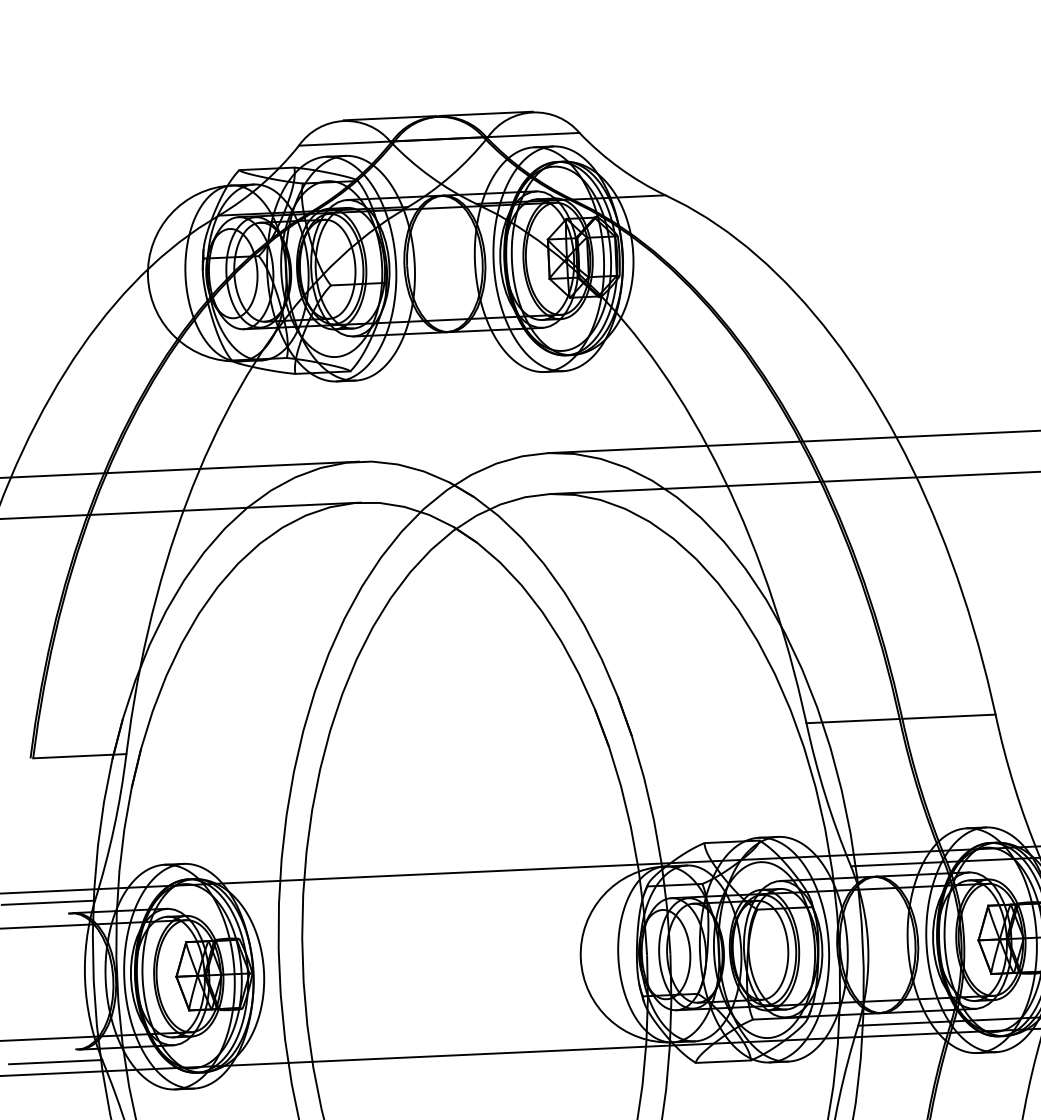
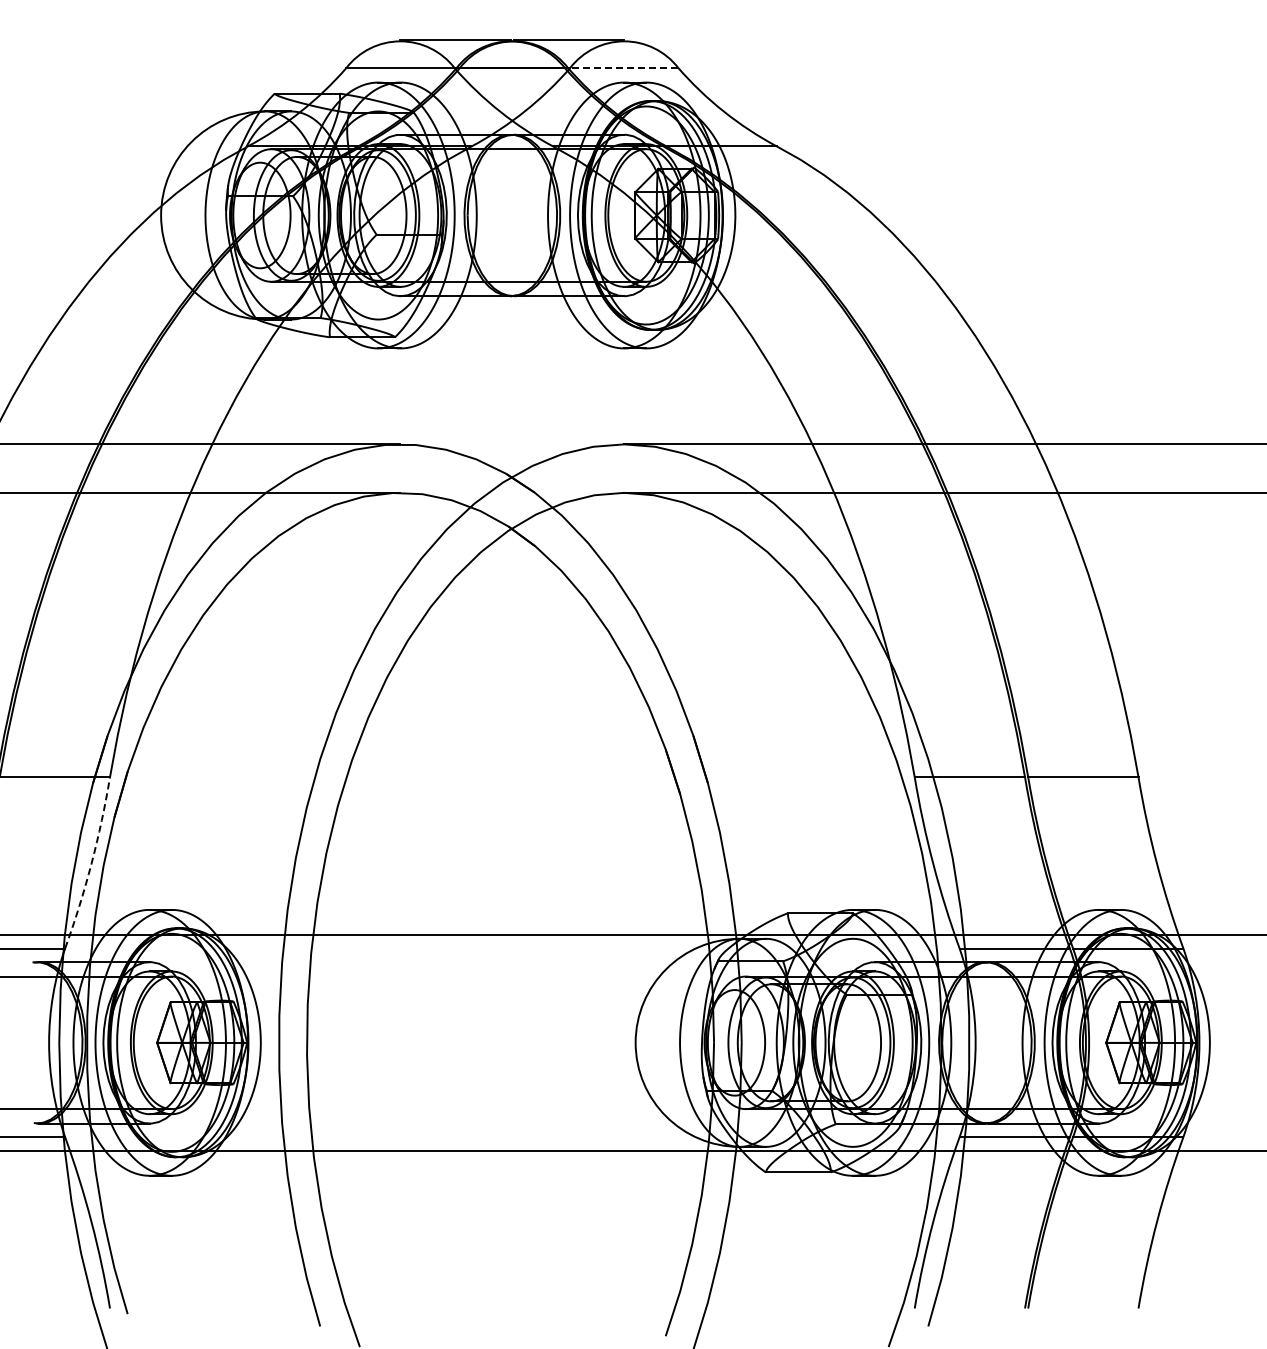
line: (532, 135) -> (622, 68), solid -> dashed
arc: (114, 827) -> (91, 863), solid -> dashed

